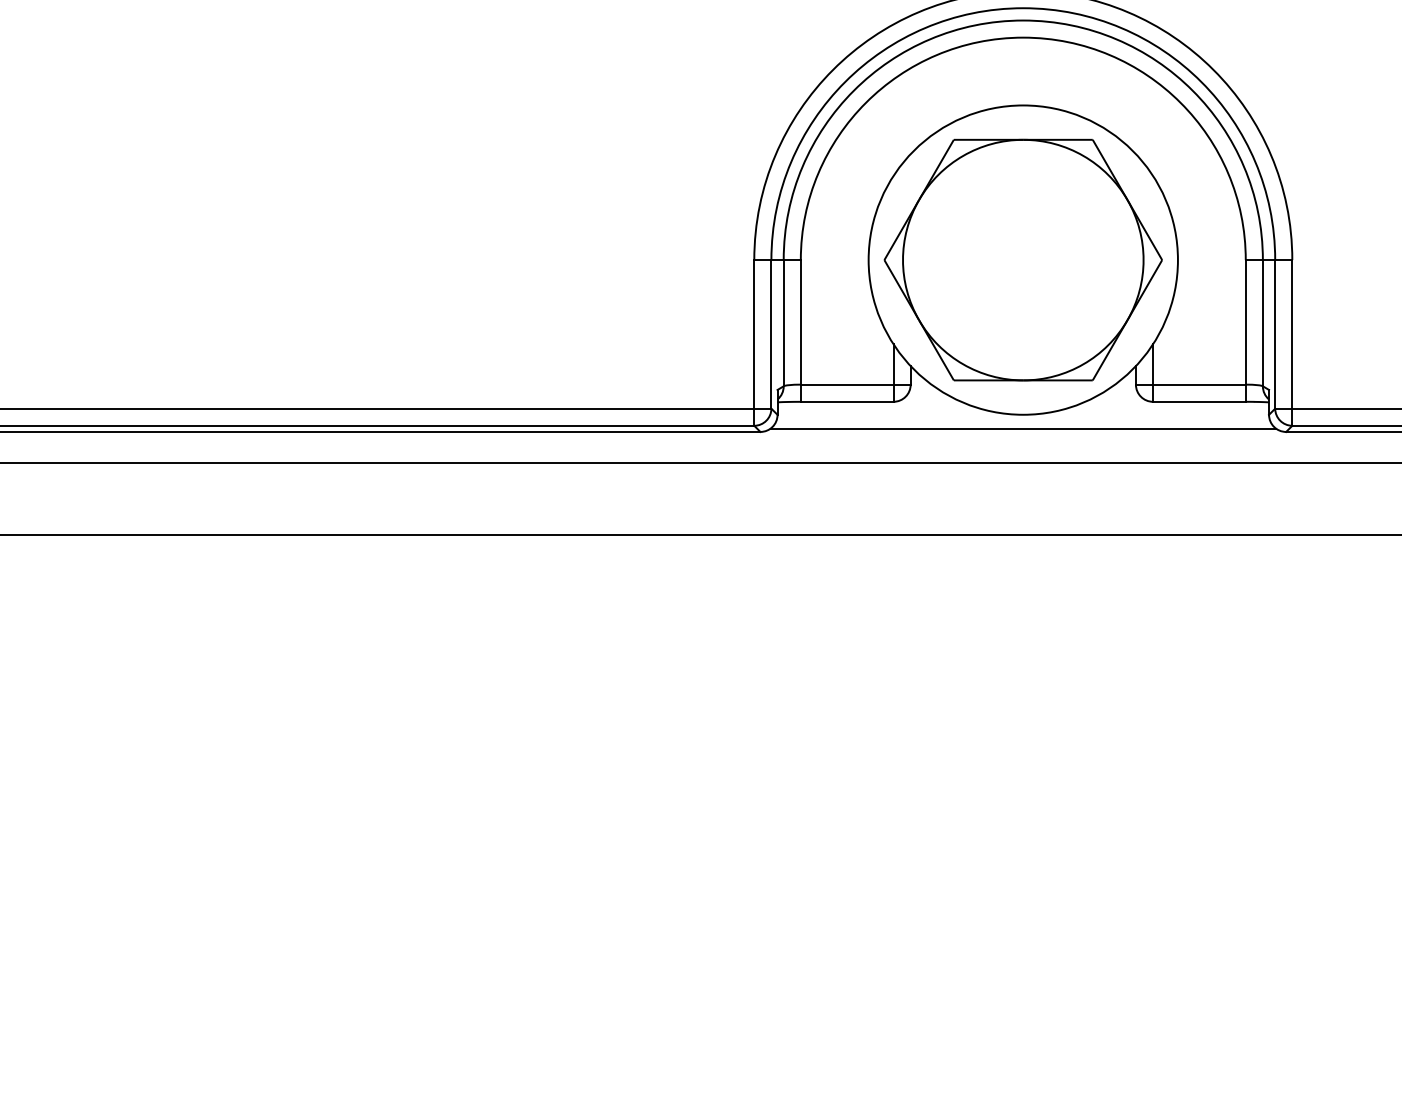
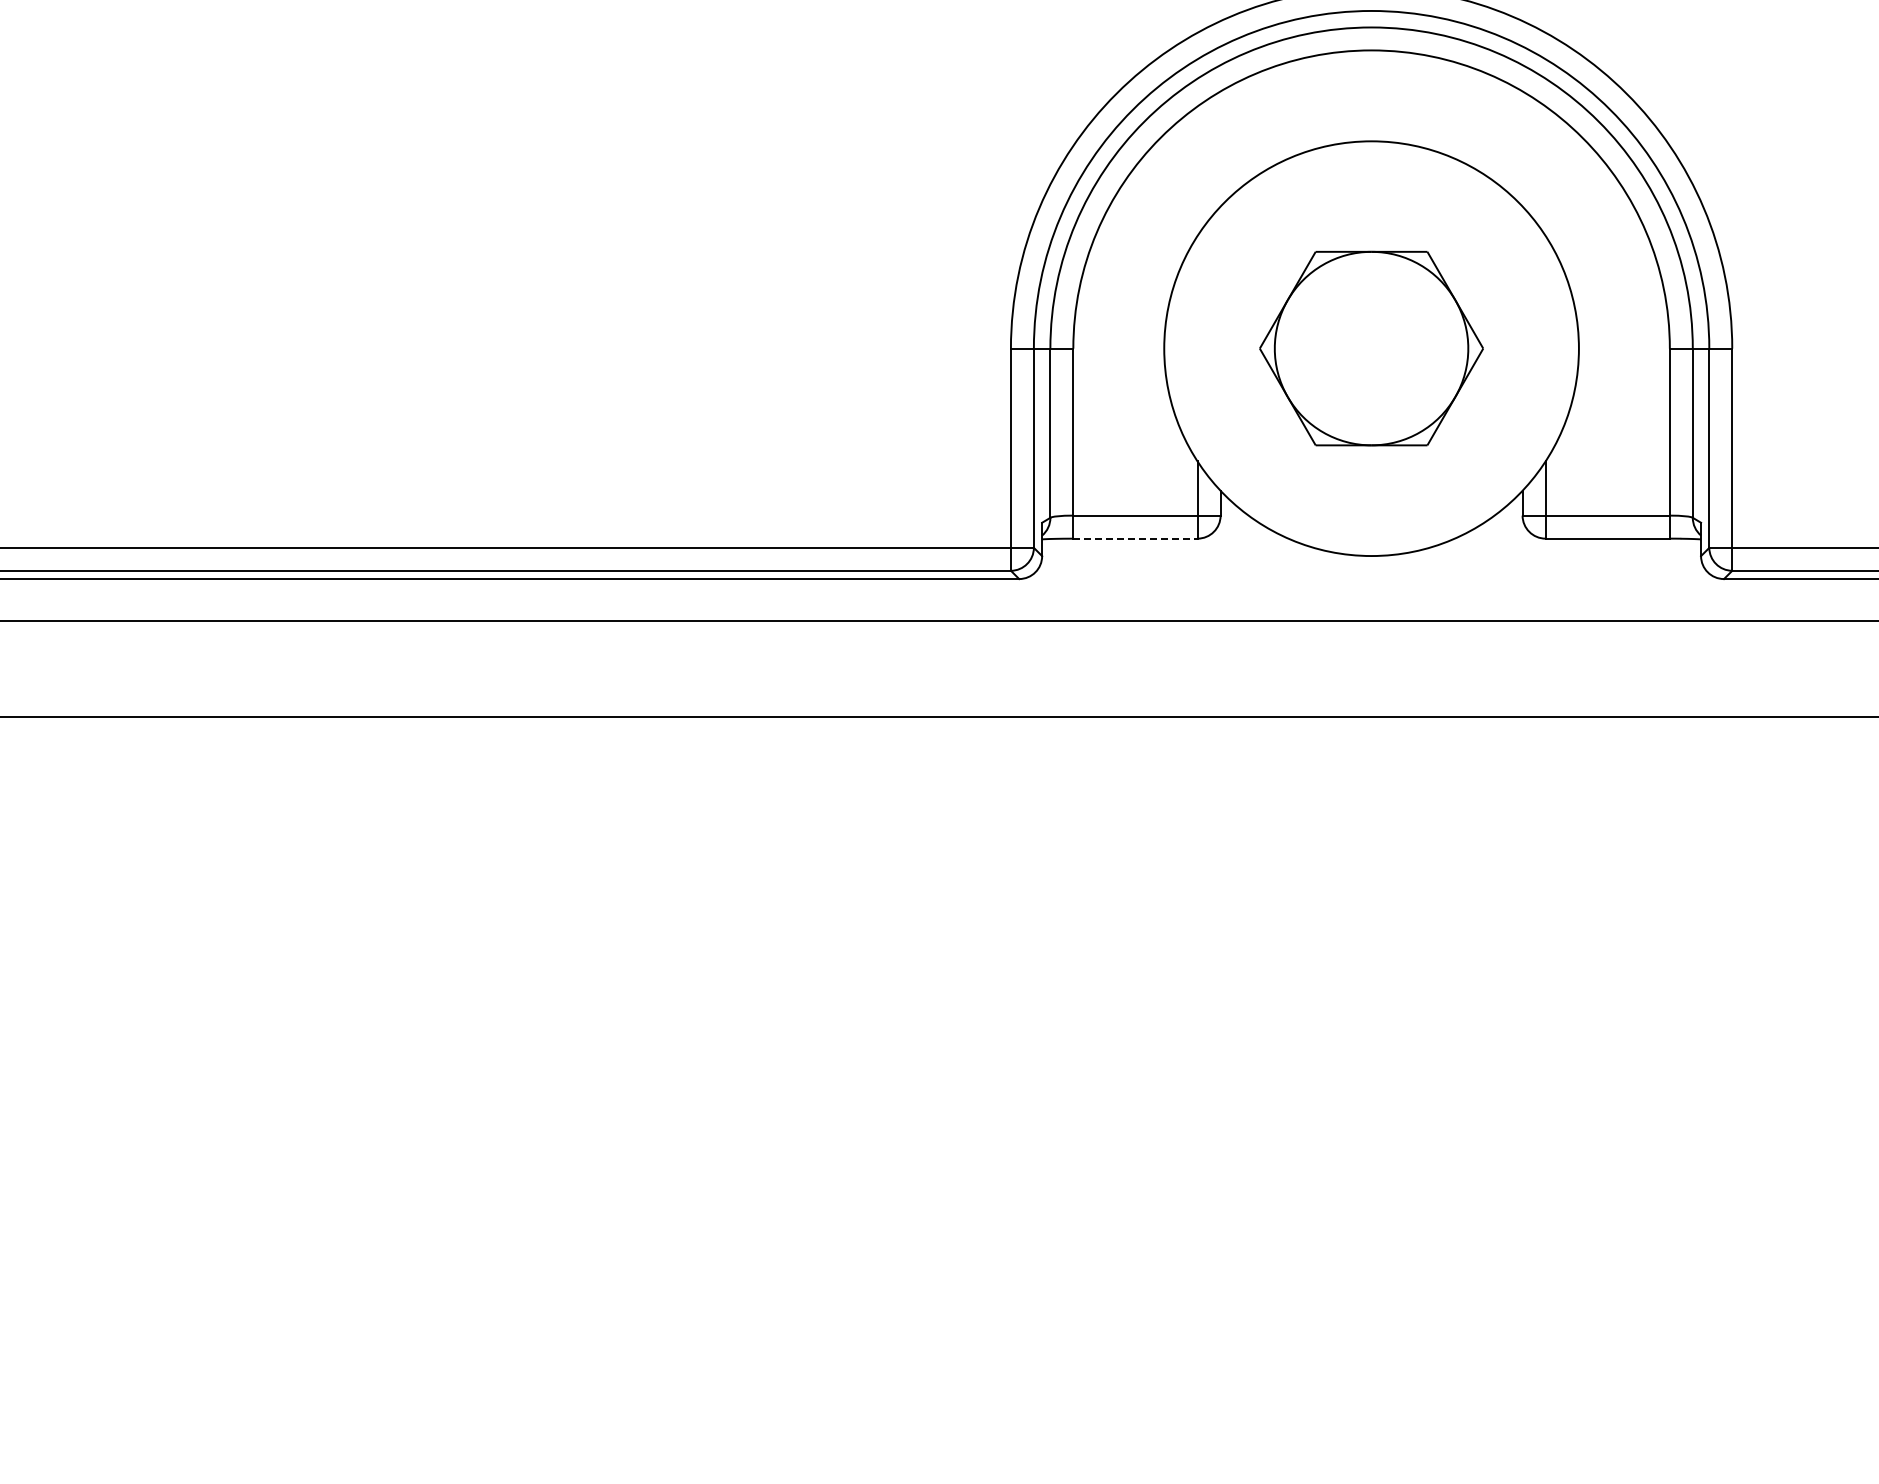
part: (1023, 259) -> (1371, 348), size x0.6
line: (847, 401) -> (1135, 538), solid -> dashed
line: (1023, 428) -> (1371, 574), removed

